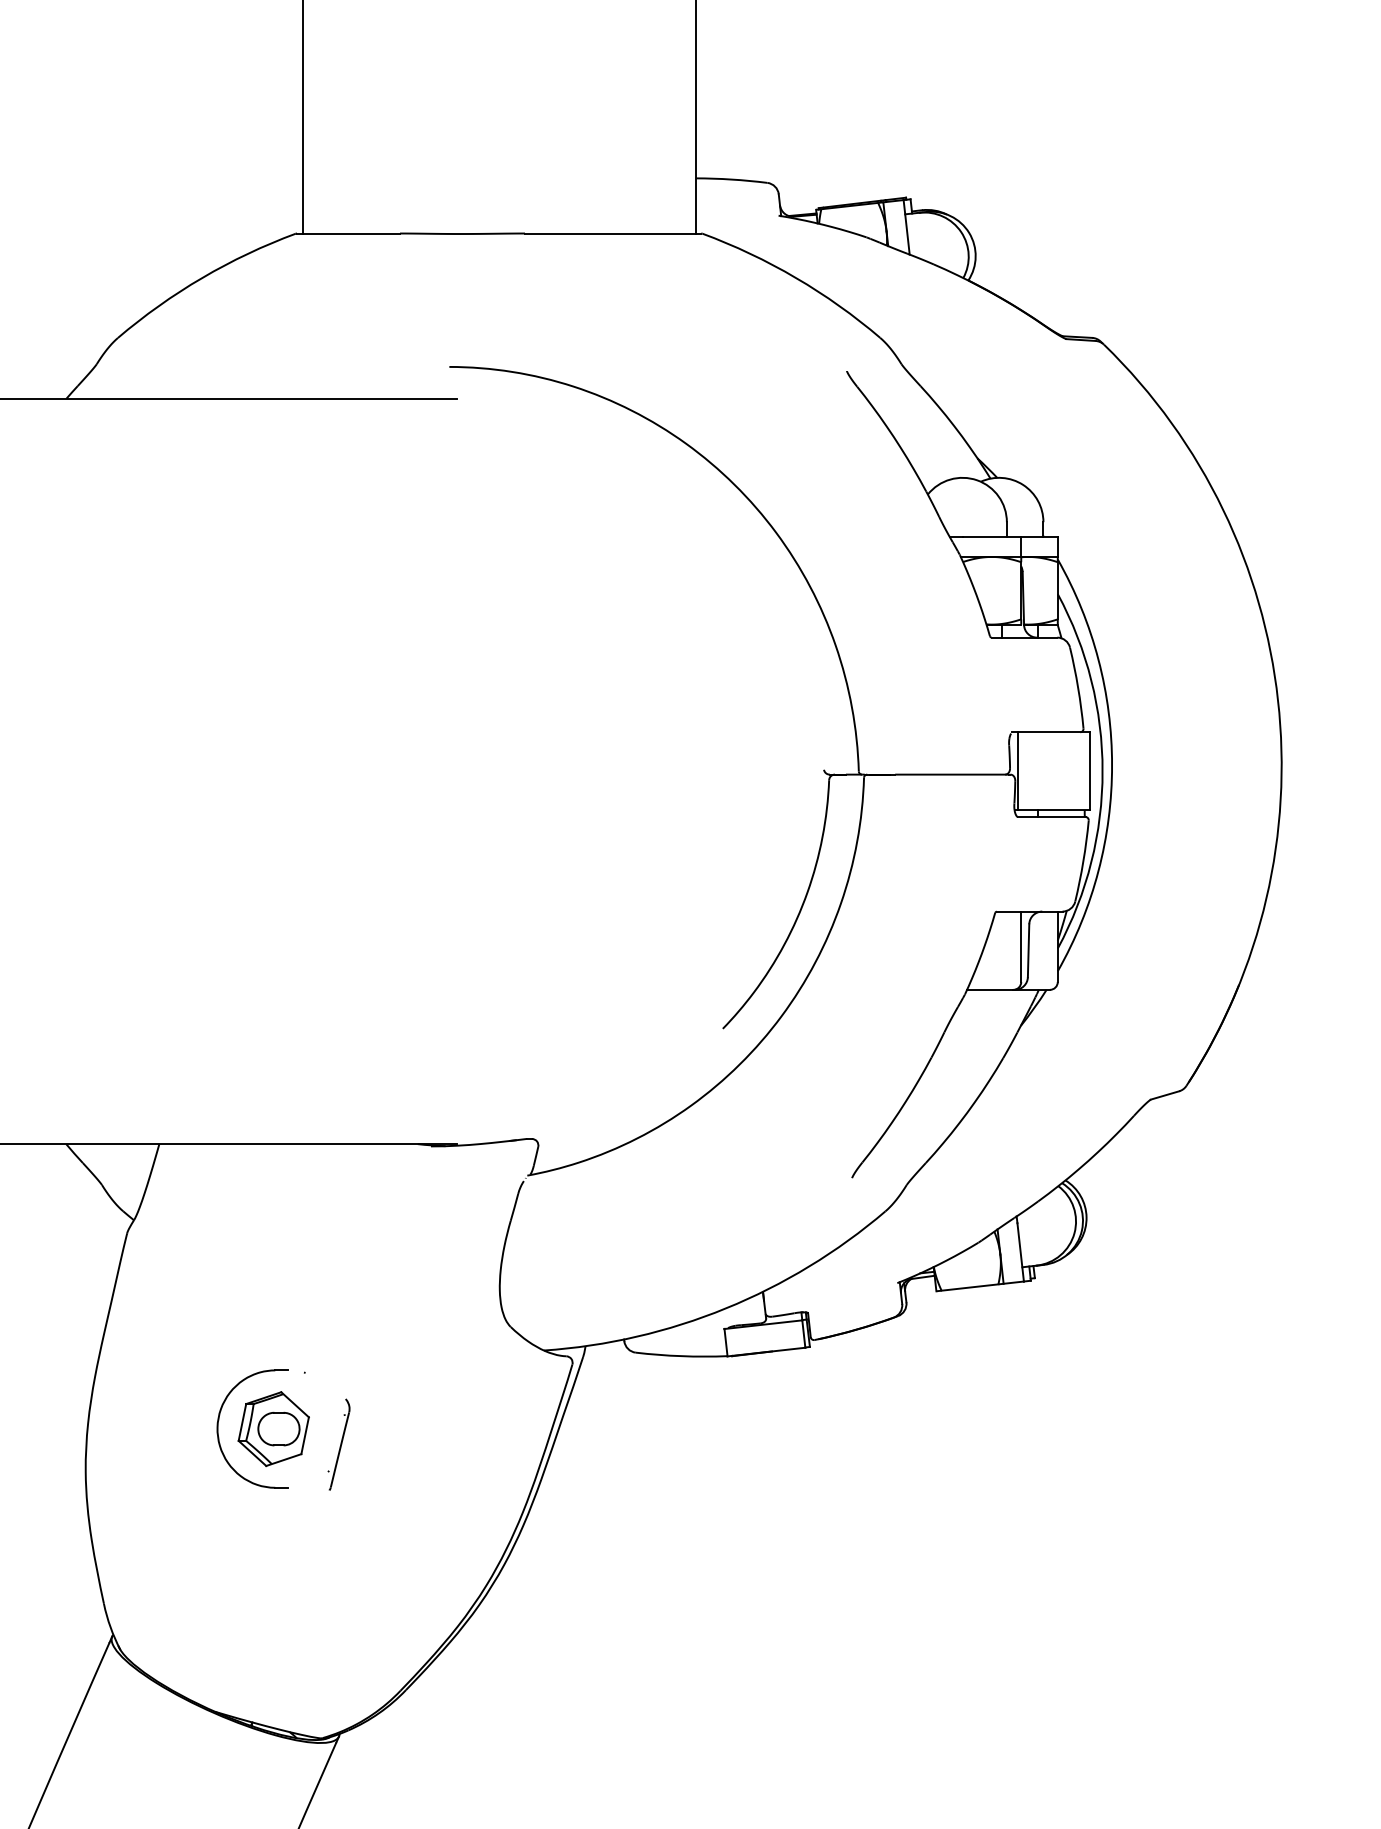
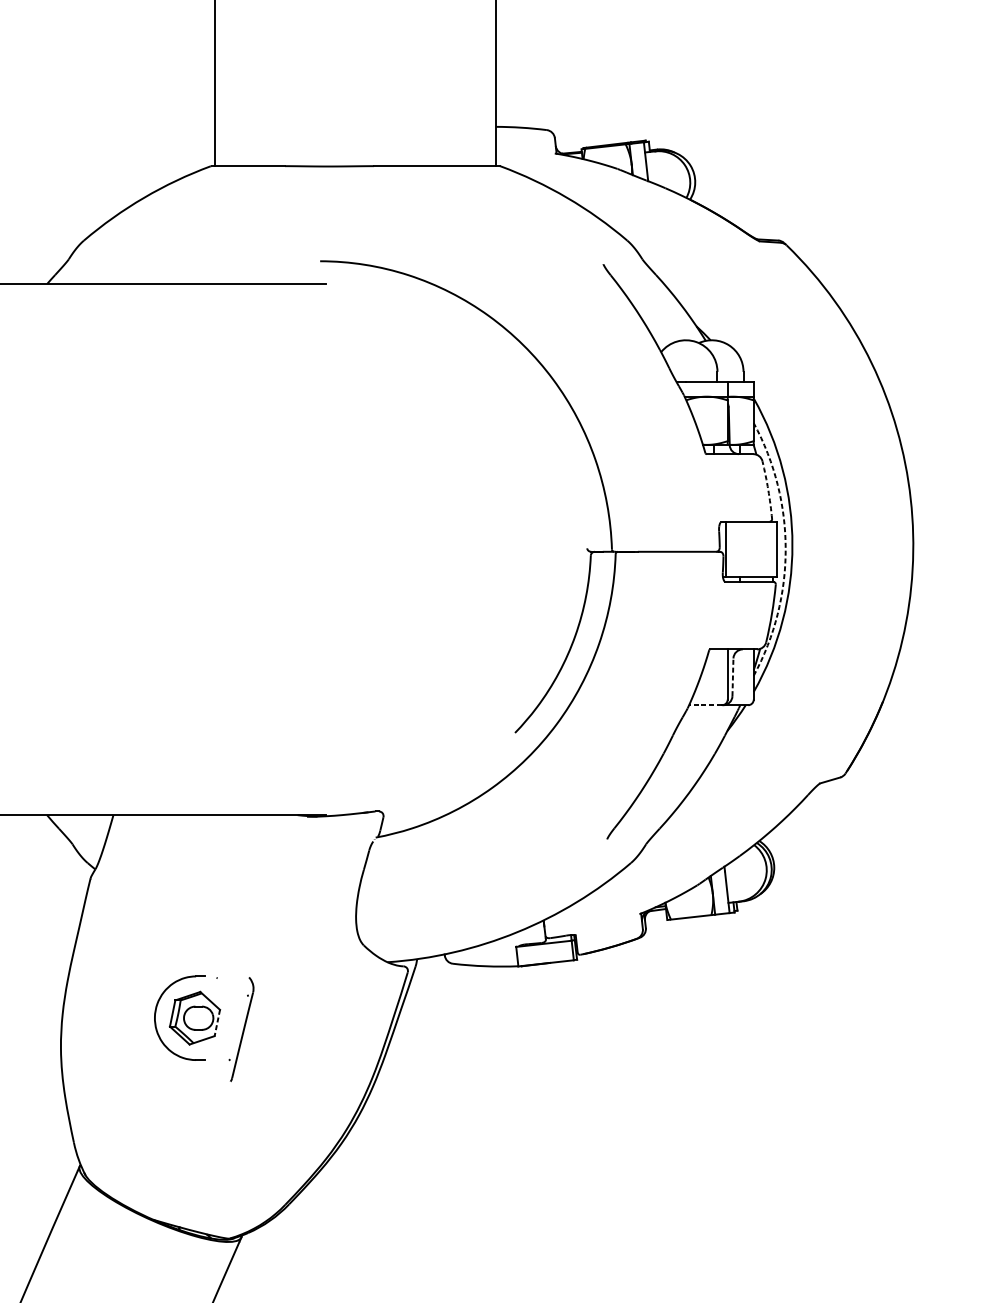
arc: (1078, 687) -> (768, 489), solid -> dashed
arc: (1102, 771) -> (785, 549), solid -> dashed
line: (1028, 950) -> (732, 677), solid -> dashed
line: (989, 989) -> (705, 704), solid -> dashed
line: (305, 1435) -> (217, 1022), solid -> dashed
part: (338, 1444) -> (241, 1029), size x1.6

